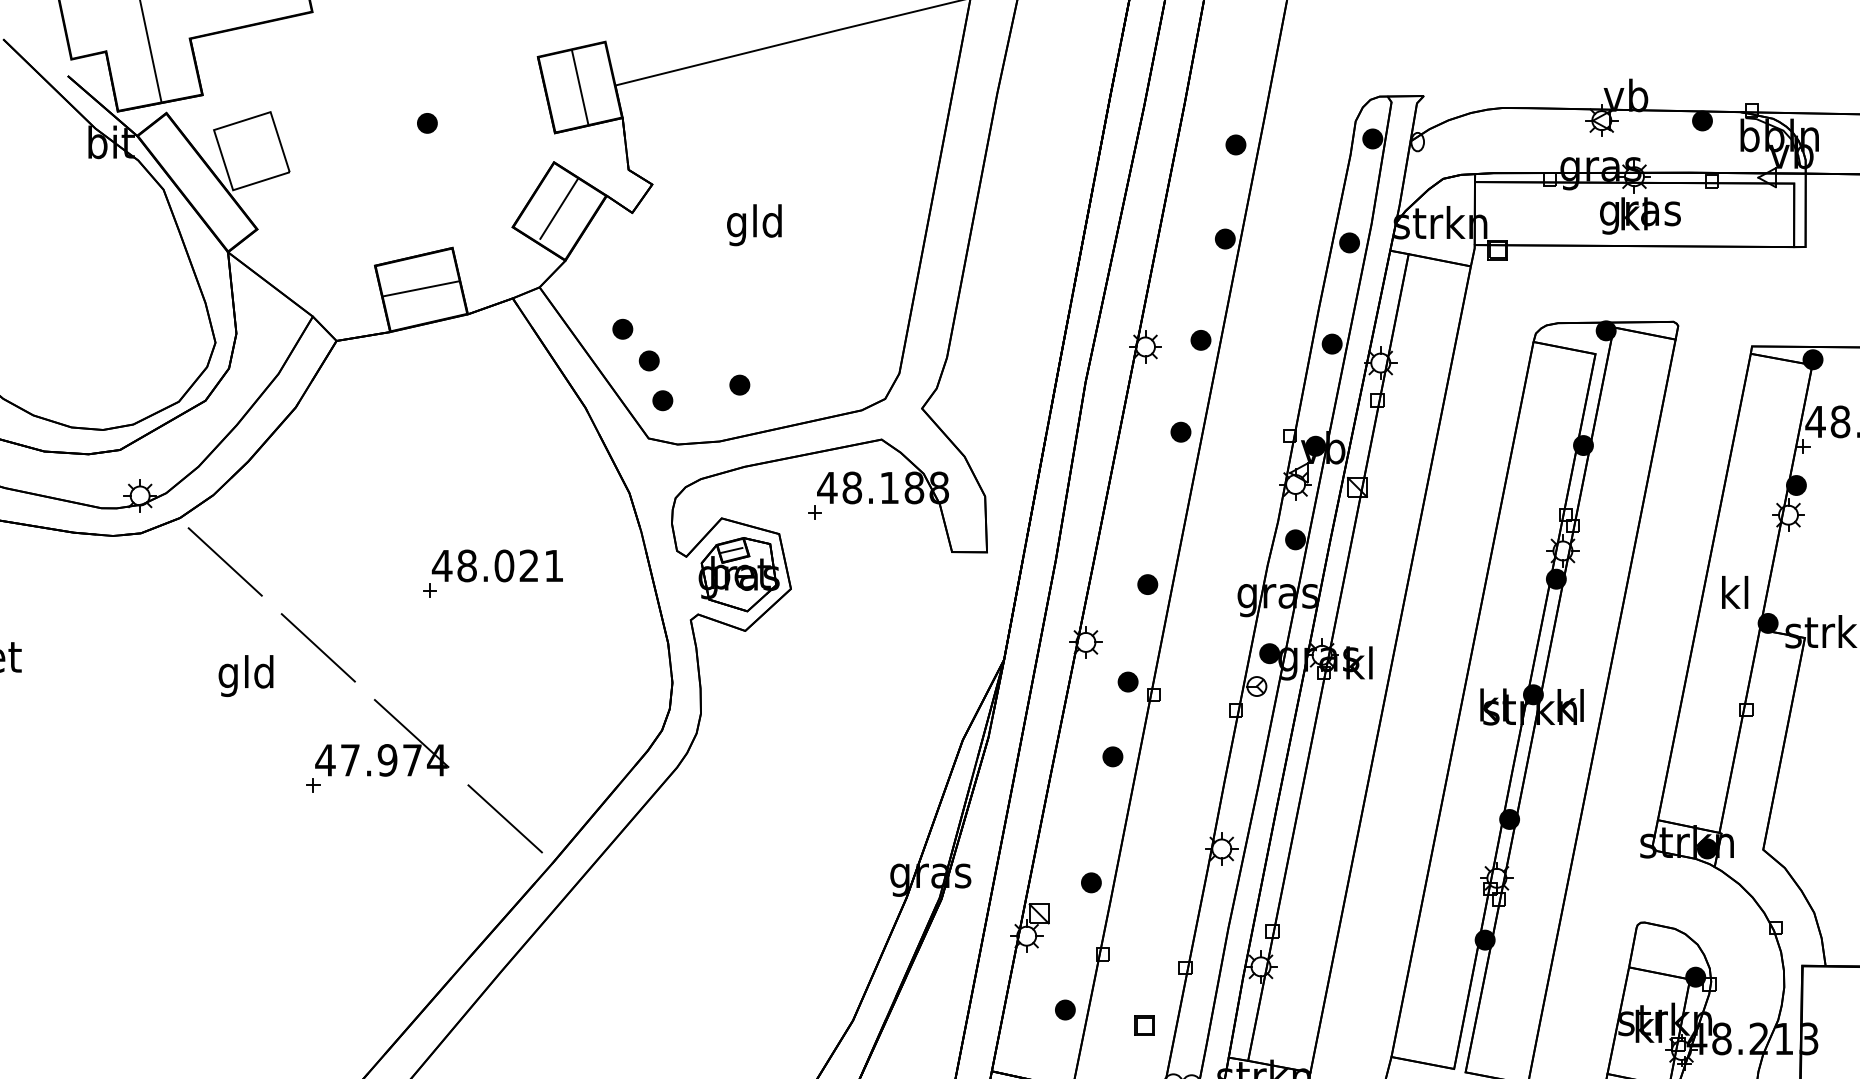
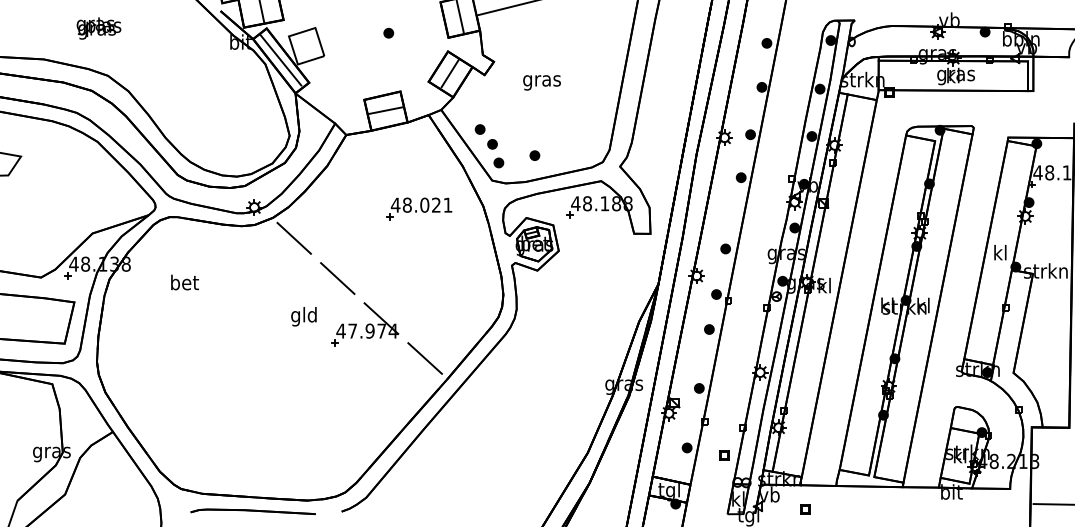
line: (195, 179) -> (280, 59), added
text: (753, 224) -> (541, 80), gld -> gras
part: (493, 572) -> (419, 208), moved
text: (245, 675) -> (303, 316), moved

